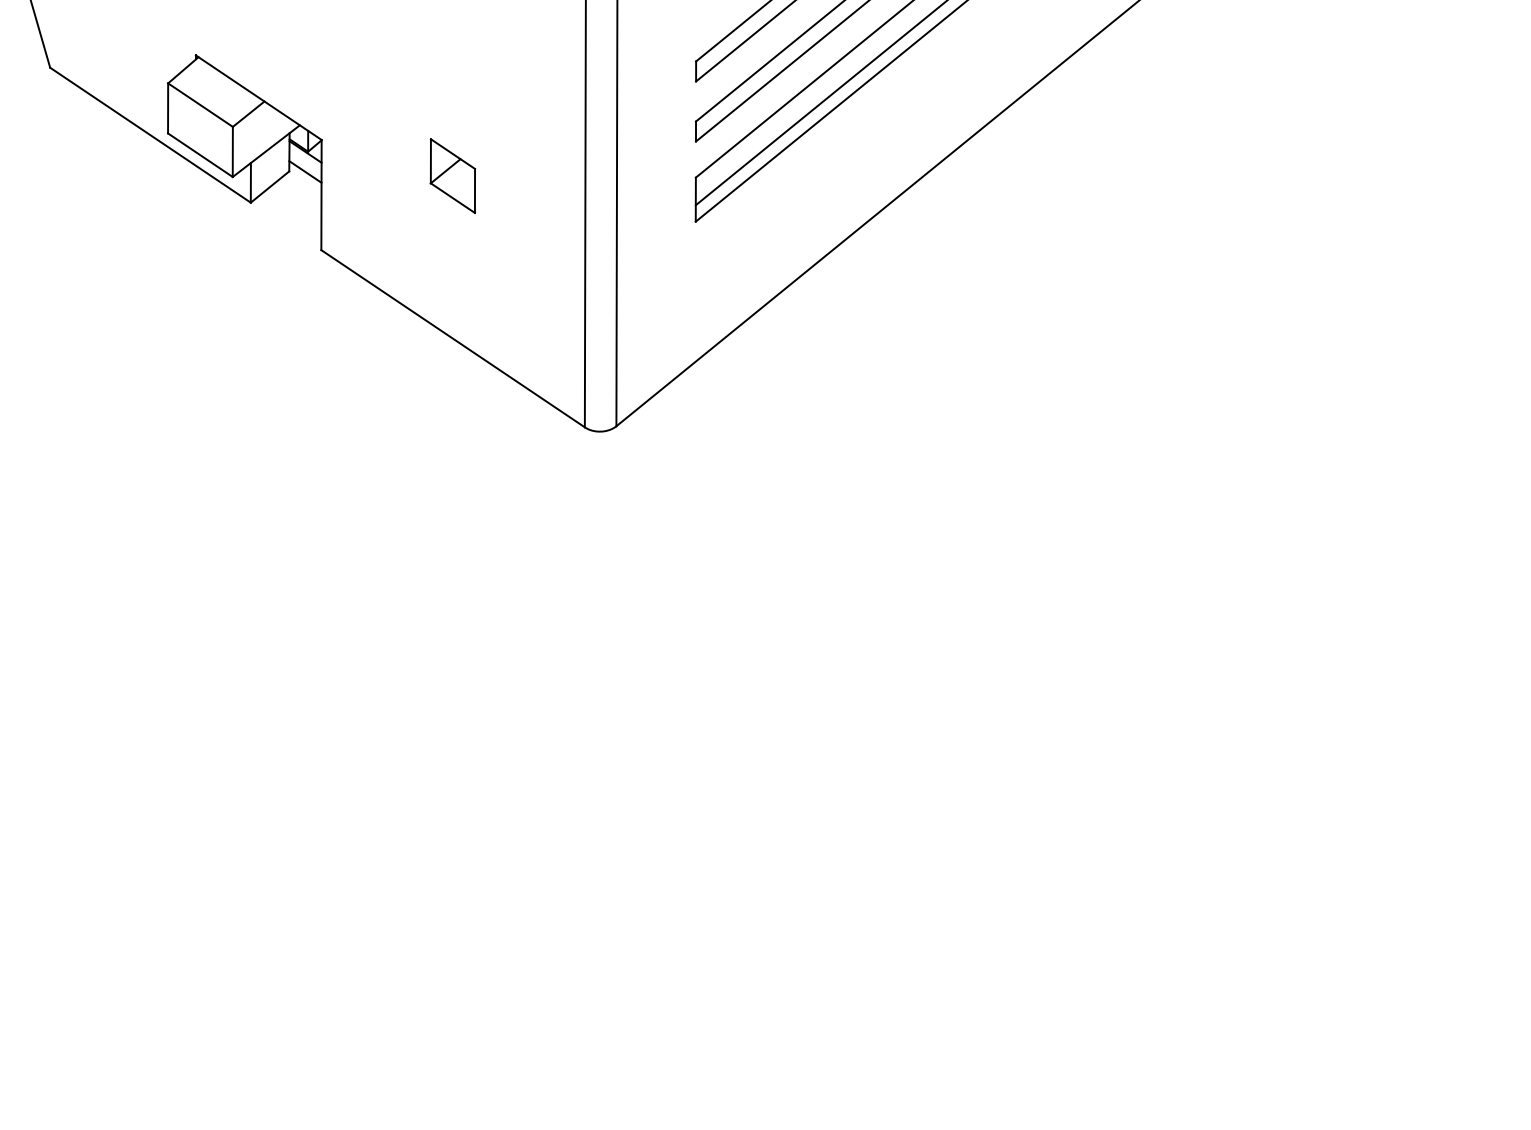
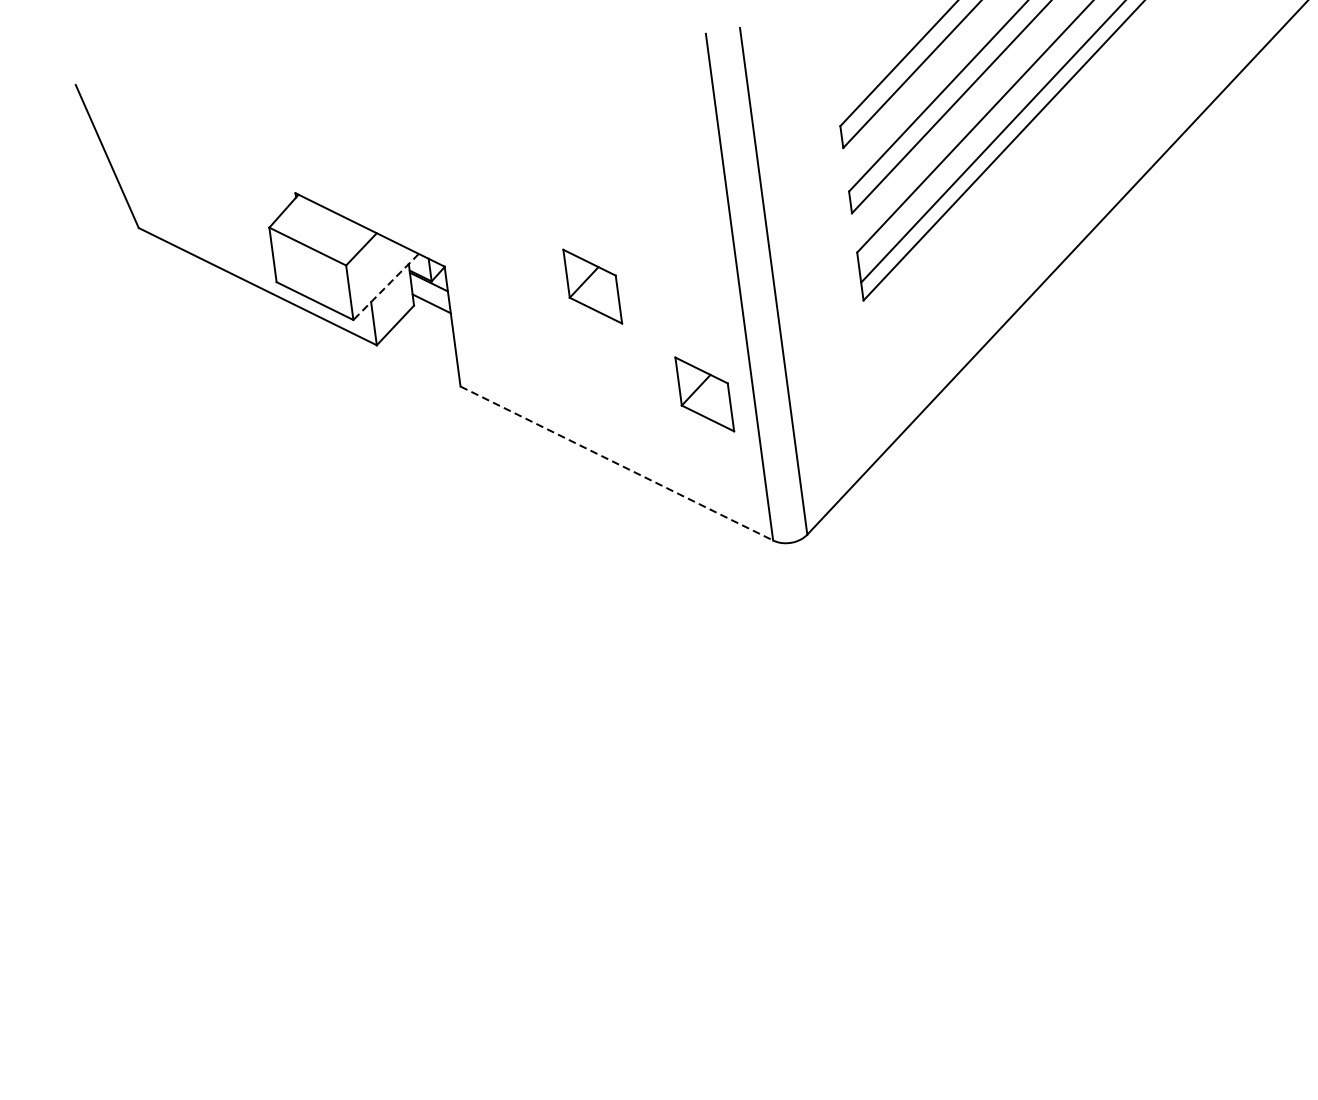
line: (265, 151) -> (385, 287), solid -> dashed
part: (540, 286) -> (704, 393), added
line: (453, 338) -> (617, 463), solid -> dashed

